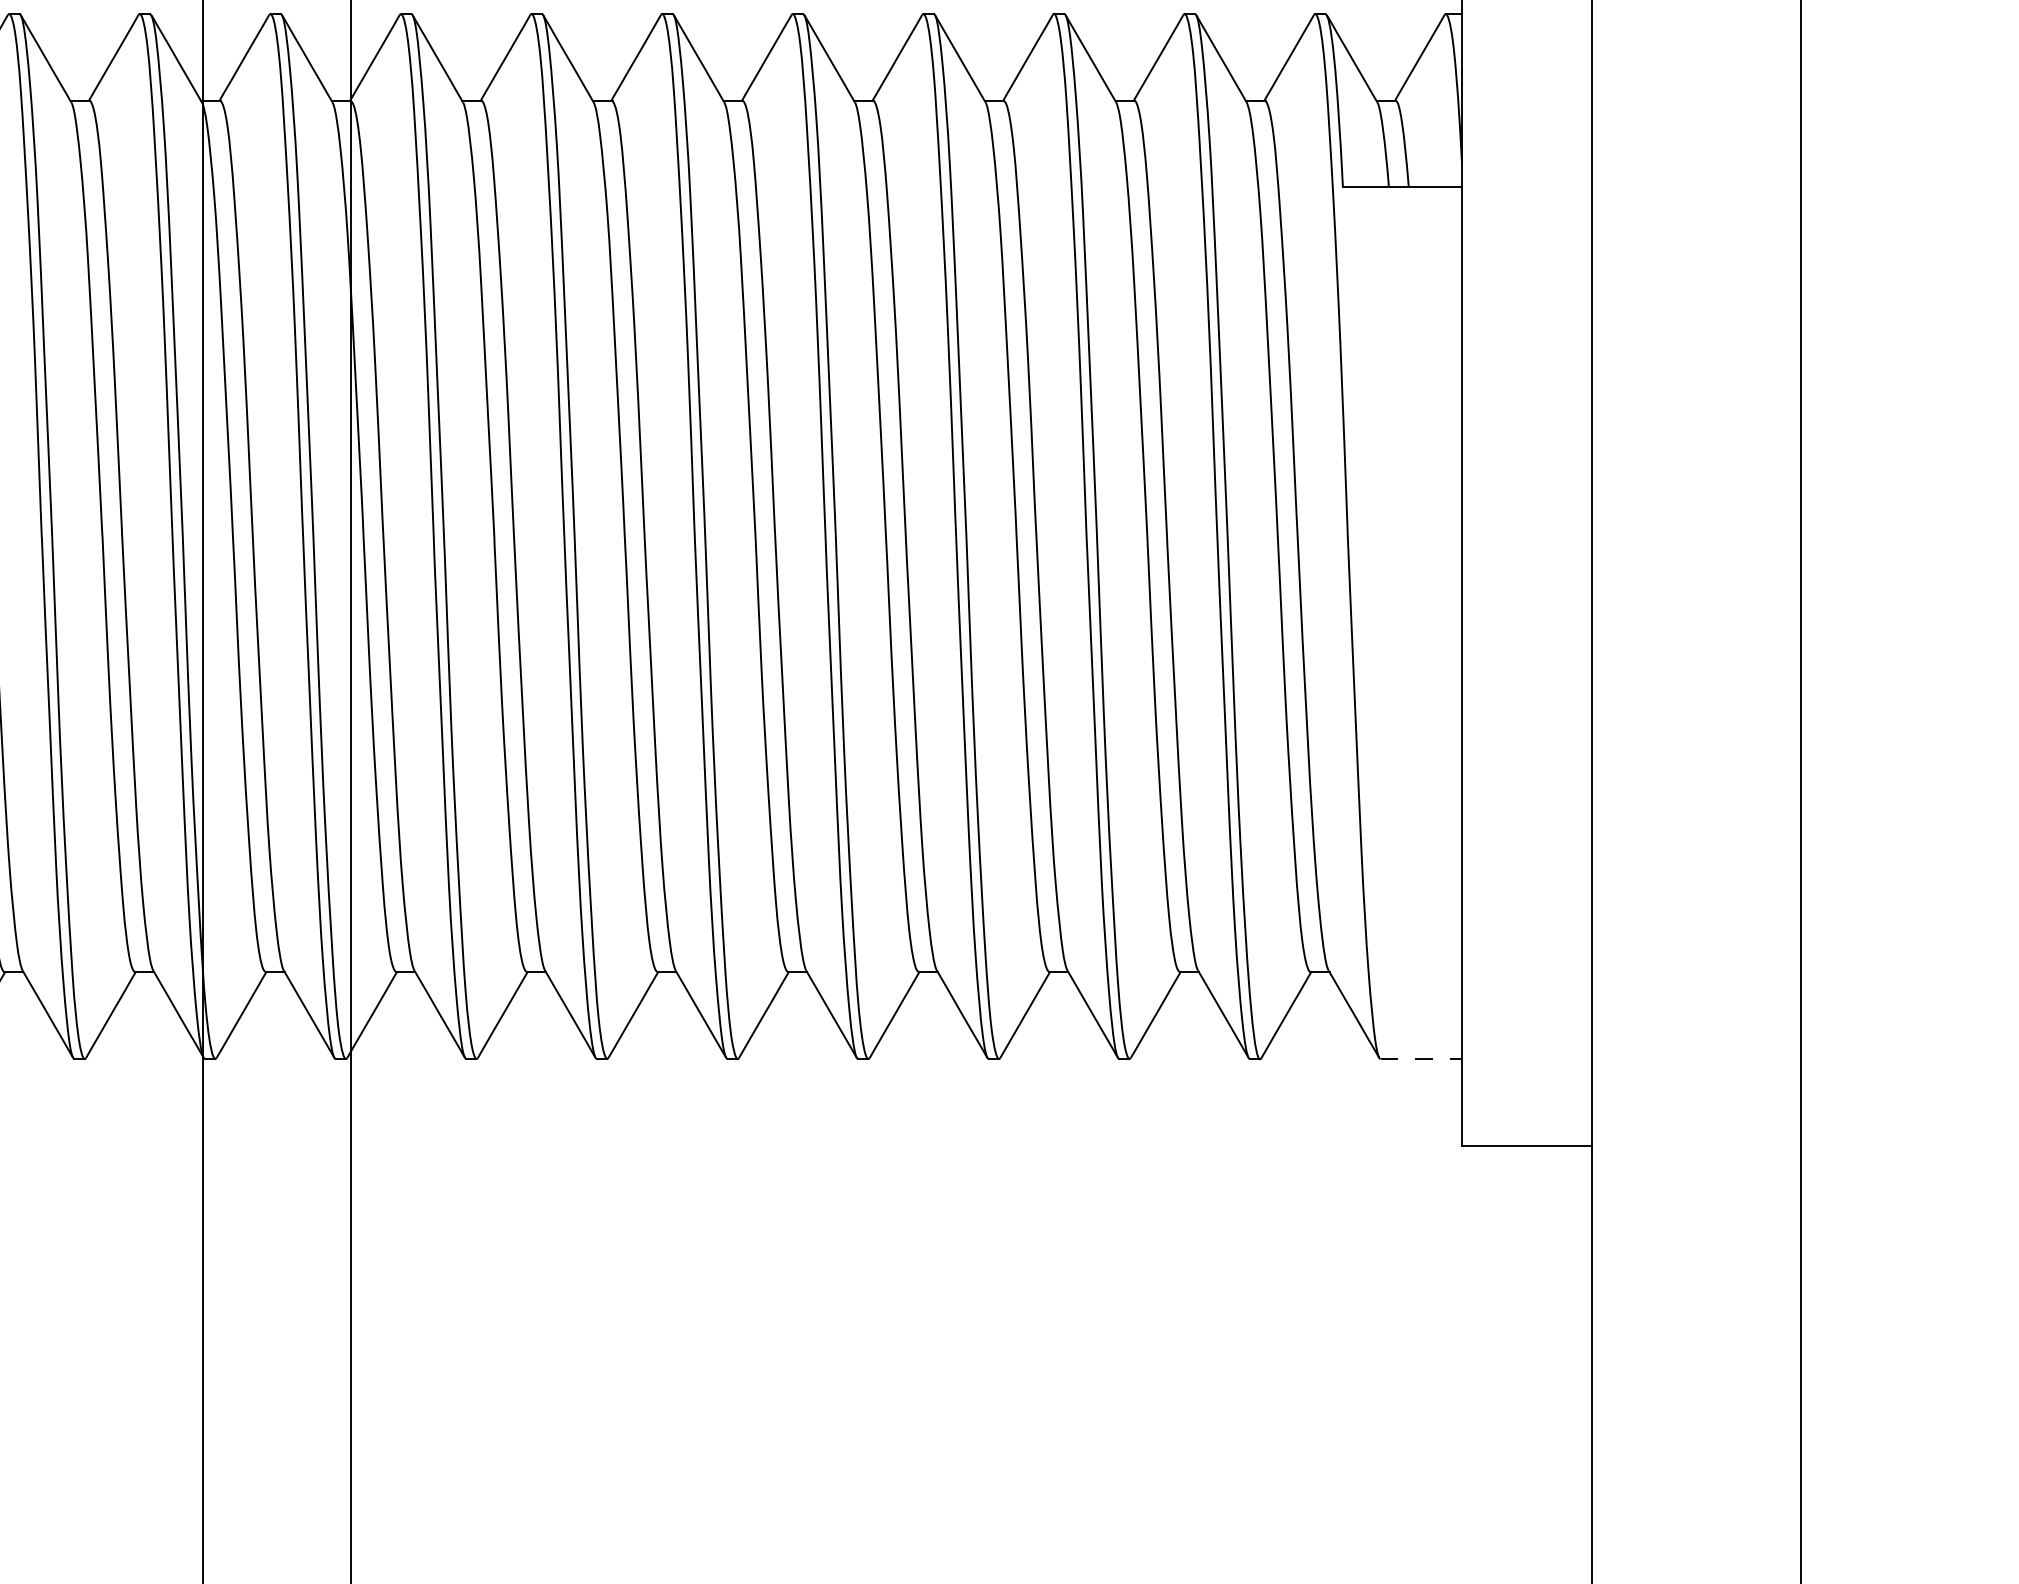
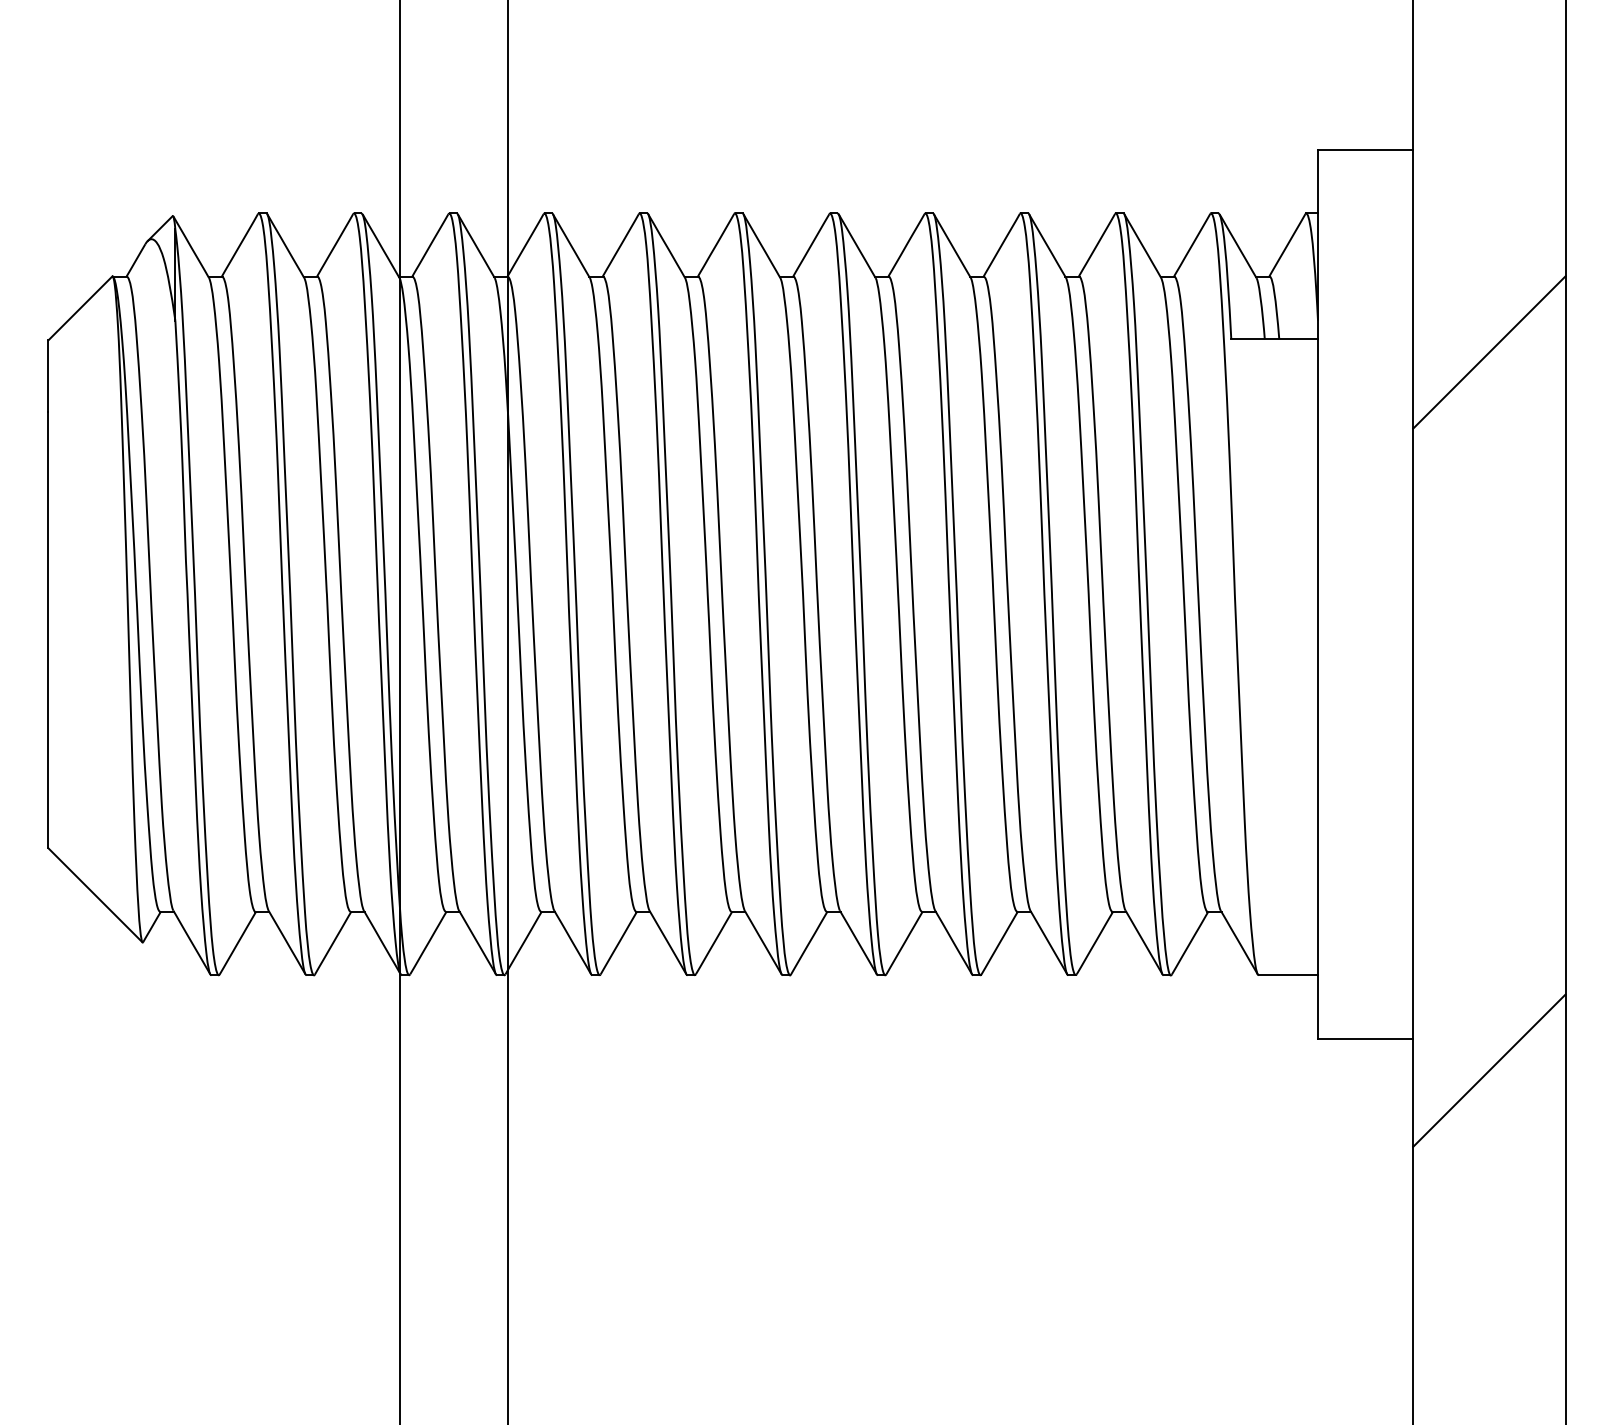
line: (1697, 204) -> (1489, 352), added
line: (1421, 1059) -> (1288, 975), dashed -> solid
line: (1697, 1189) -> (1489, 1070), added

